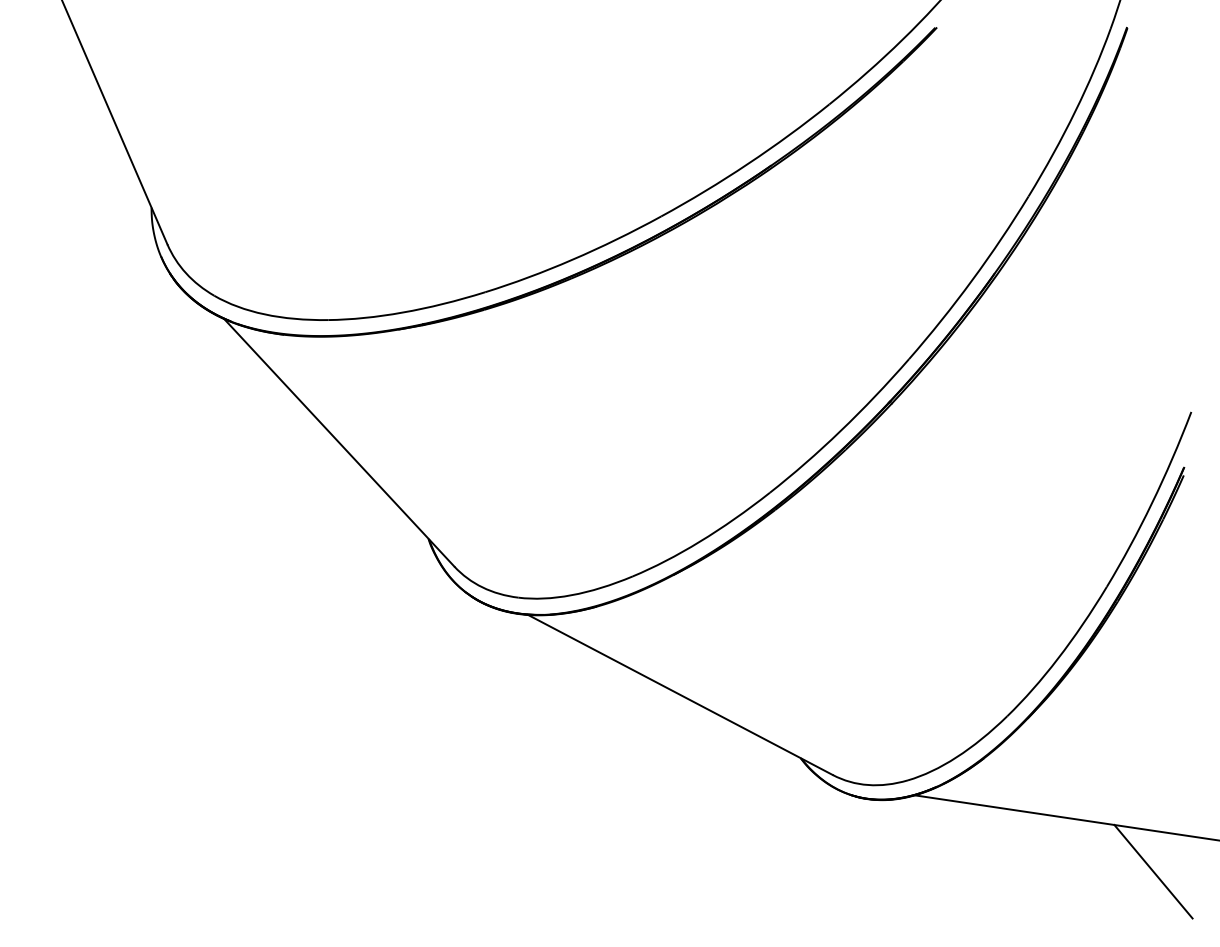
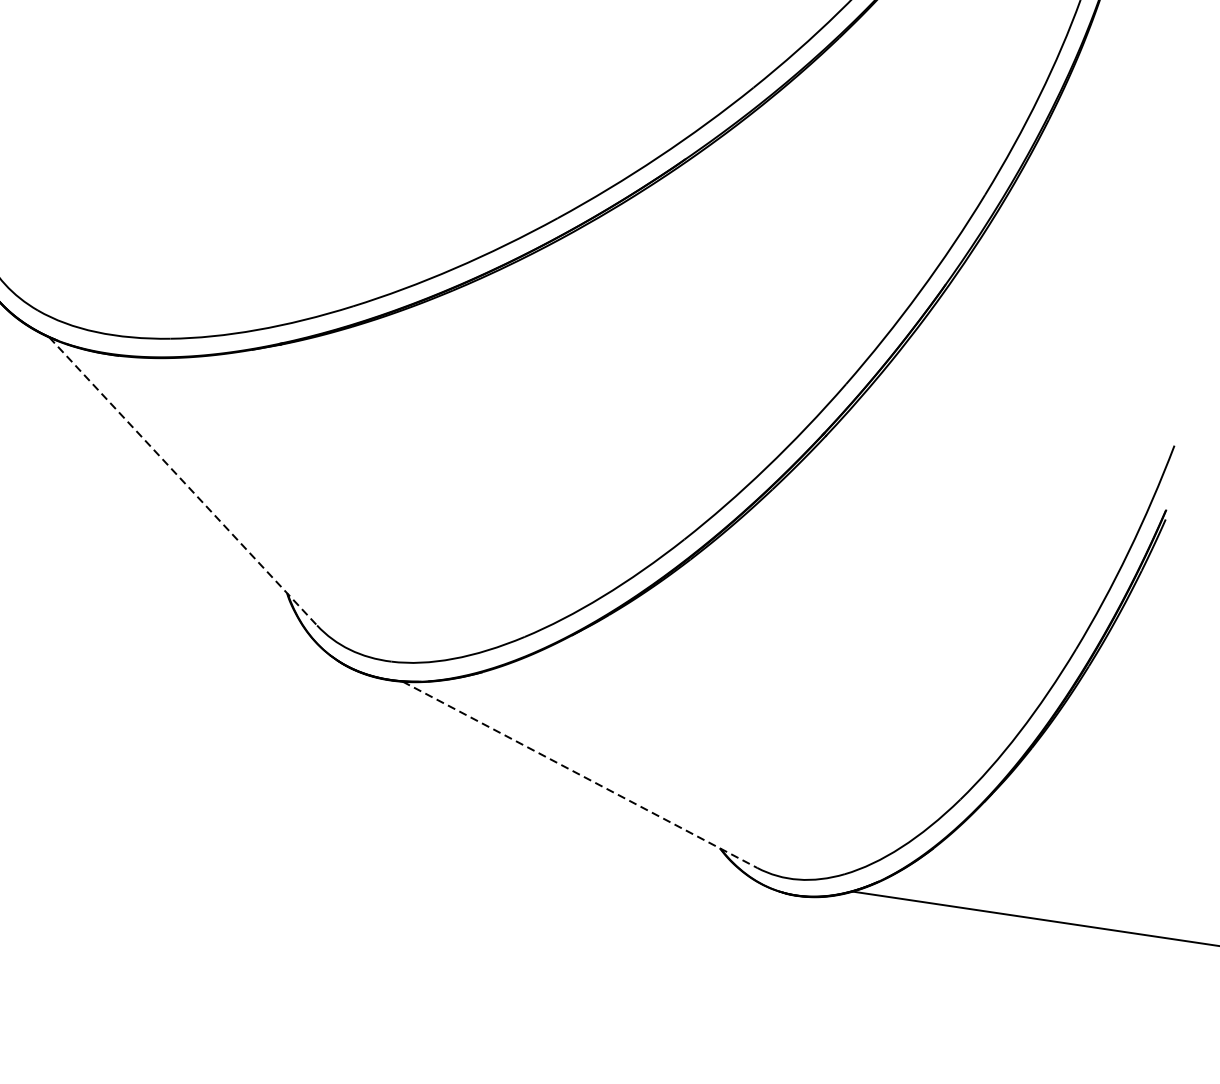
line: (339, 443) -> (183, 482), solid -> dashed
line: (680, 695) -> (580, 775), solid -> dashed
line: (1153, 871) -> (1130, 980), removed

